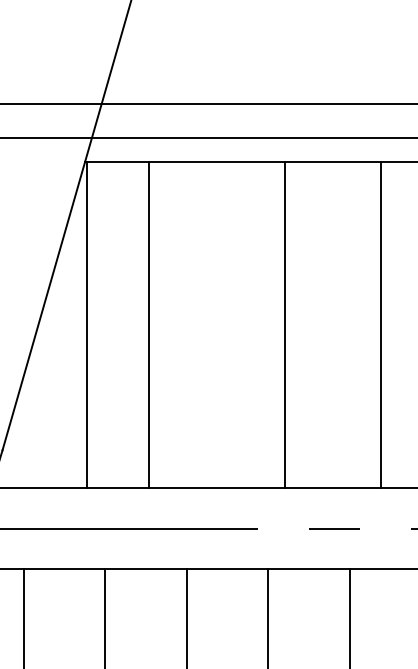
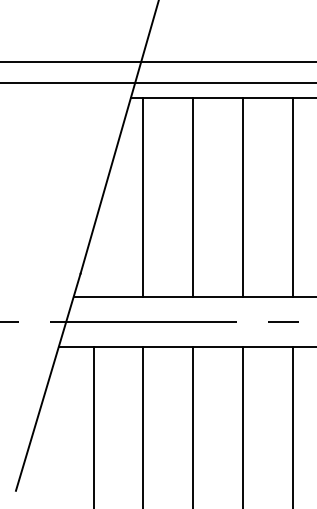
line: (87, 323) -> (143, 196), moved
line: (149, 323) -> (193, 196), moved
line: (284, 323) -> (242, 196), moved
line: (380, 323) -> (292, 196), moved

